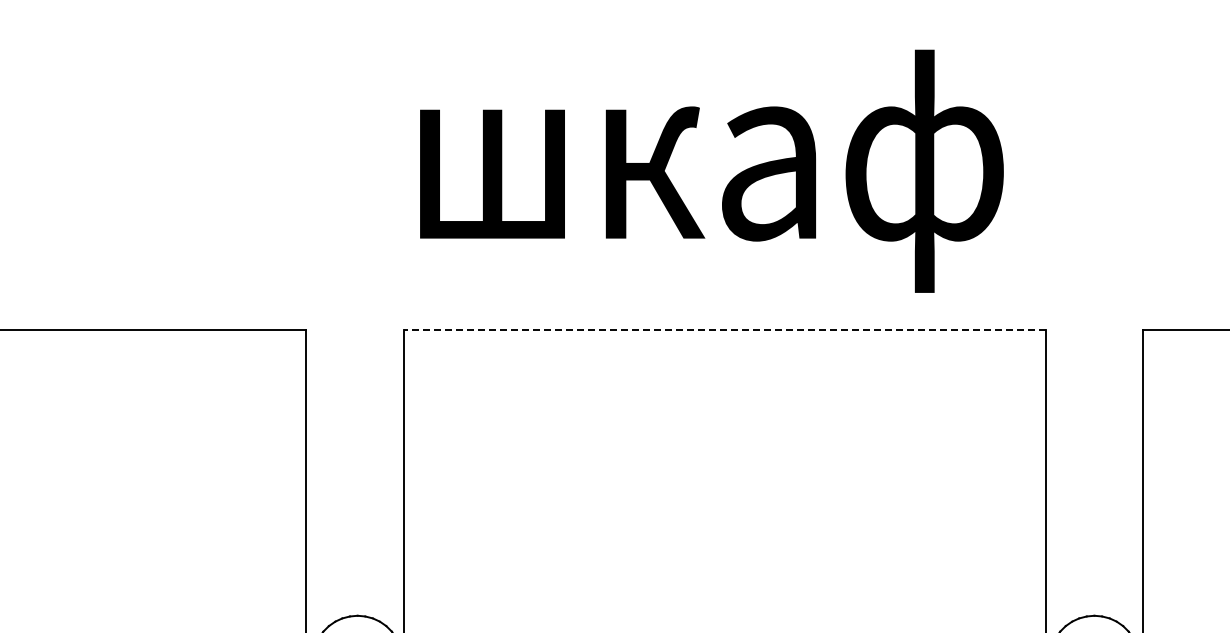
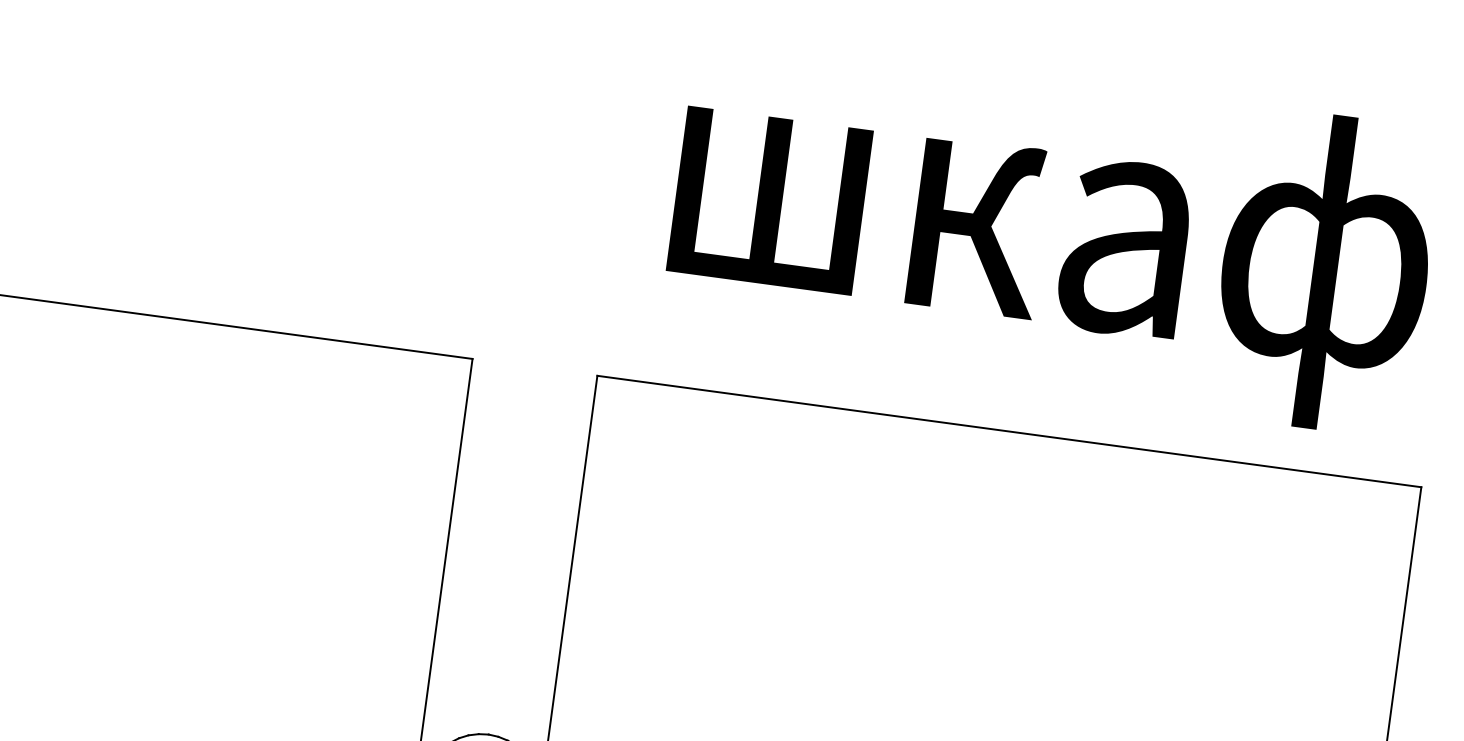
text: (711, 170) -> (1051, 234), moved
line: (724, 329) -> (1009, 430), dashed -> solid

